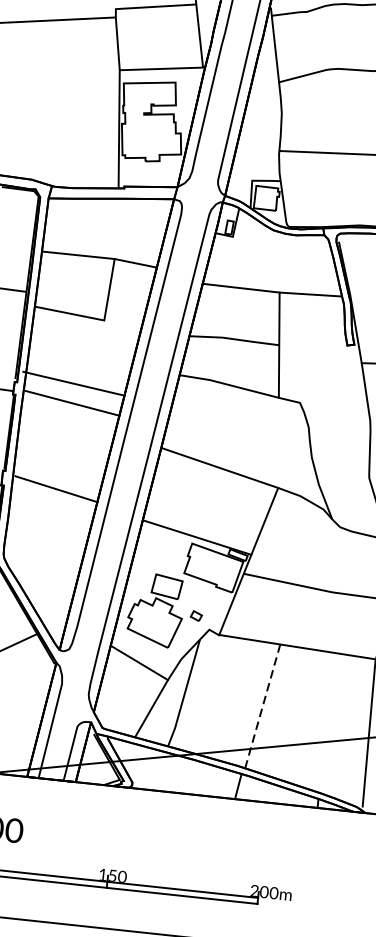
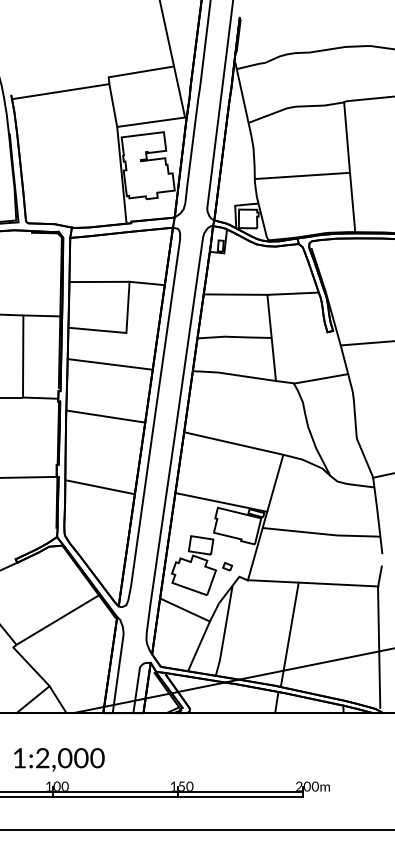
line: (73, 383) -> (109, 364), moved
line: (333, 400) -> (320, 378), added
line: (72, 403) -> (105, 416), moved
line: (55, 489) -> (99, 487), moved
line: (262, 705) -> (289, 634), dashed -> solid

